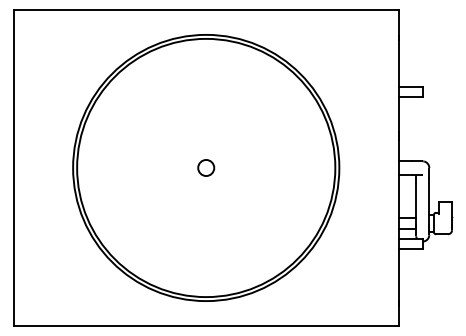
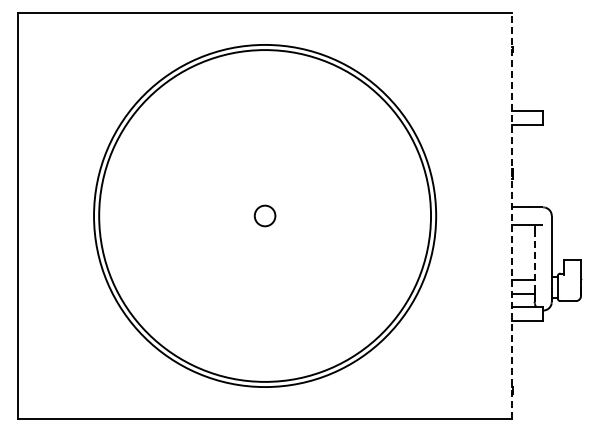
line: (398, 168) -> (512, 216), solid -> dashed
line: (415, 201) -> (534, 259), solid -> dashed

